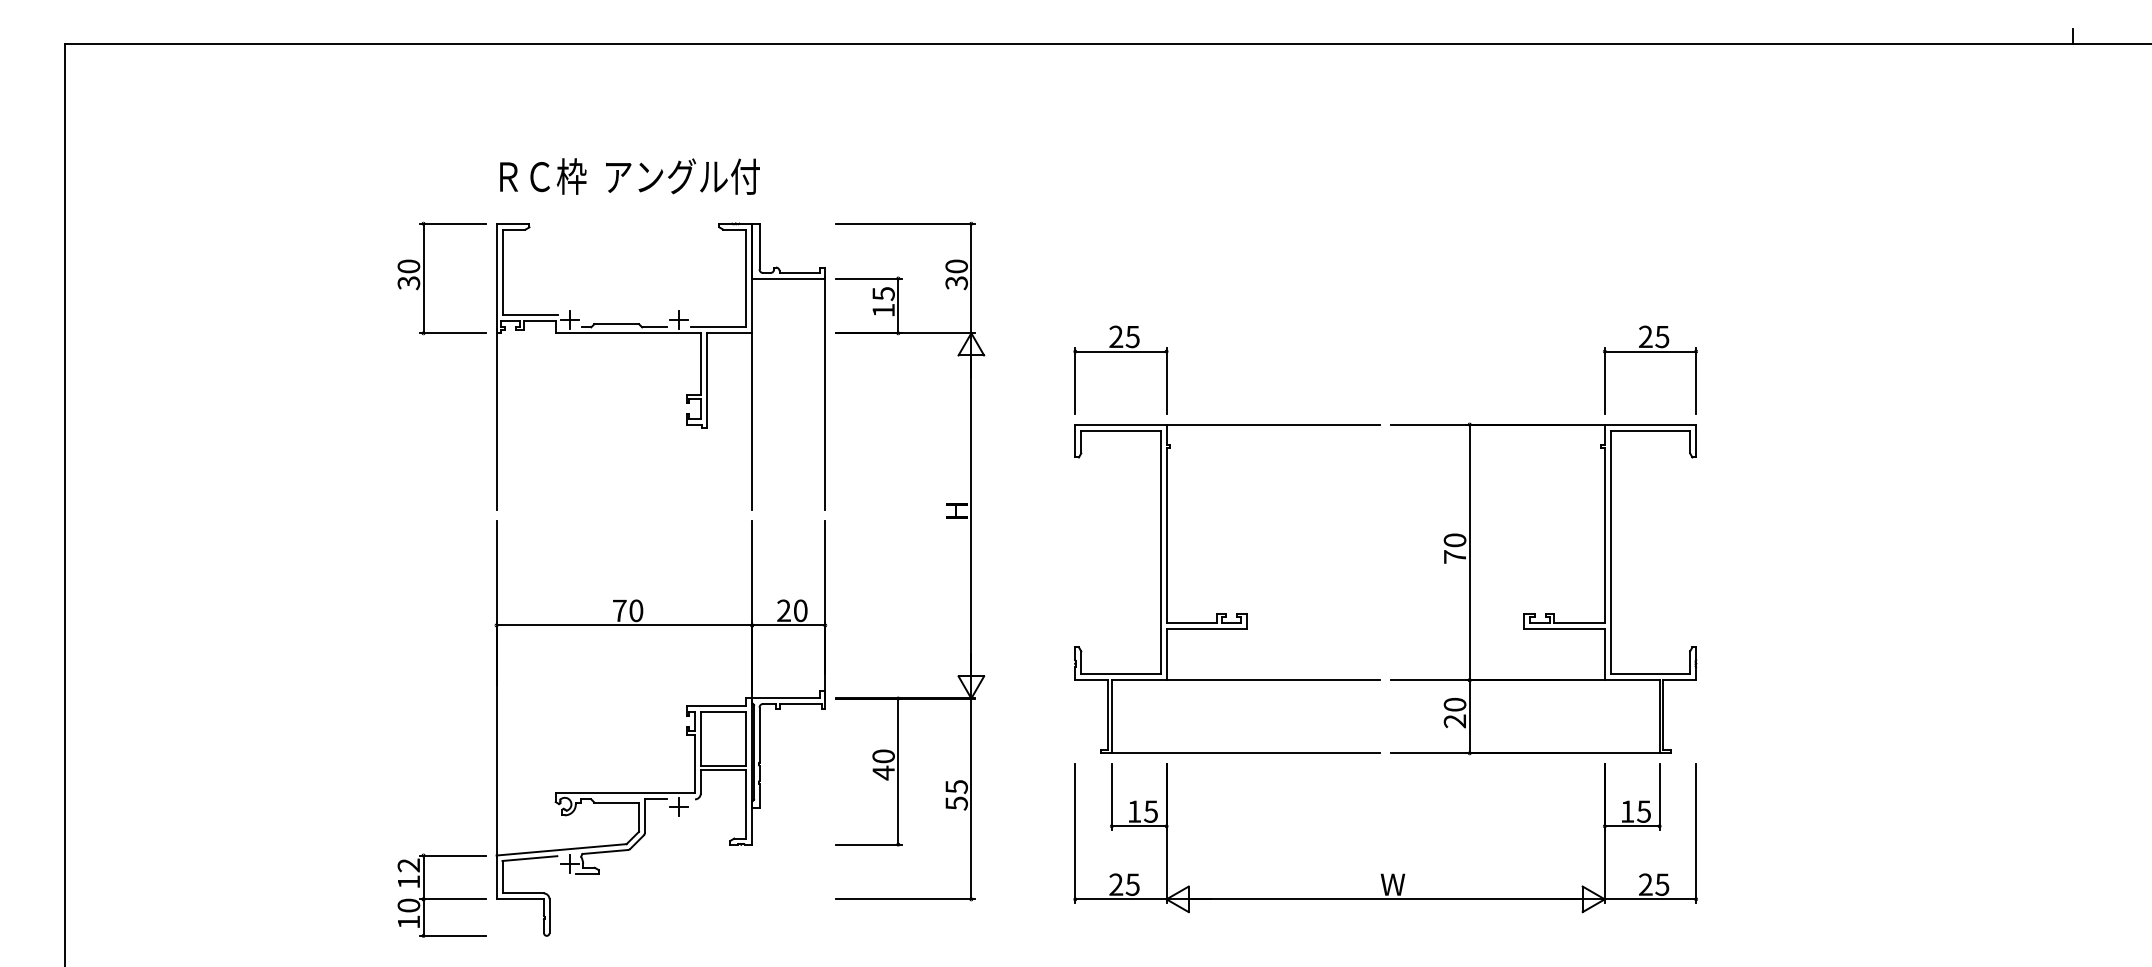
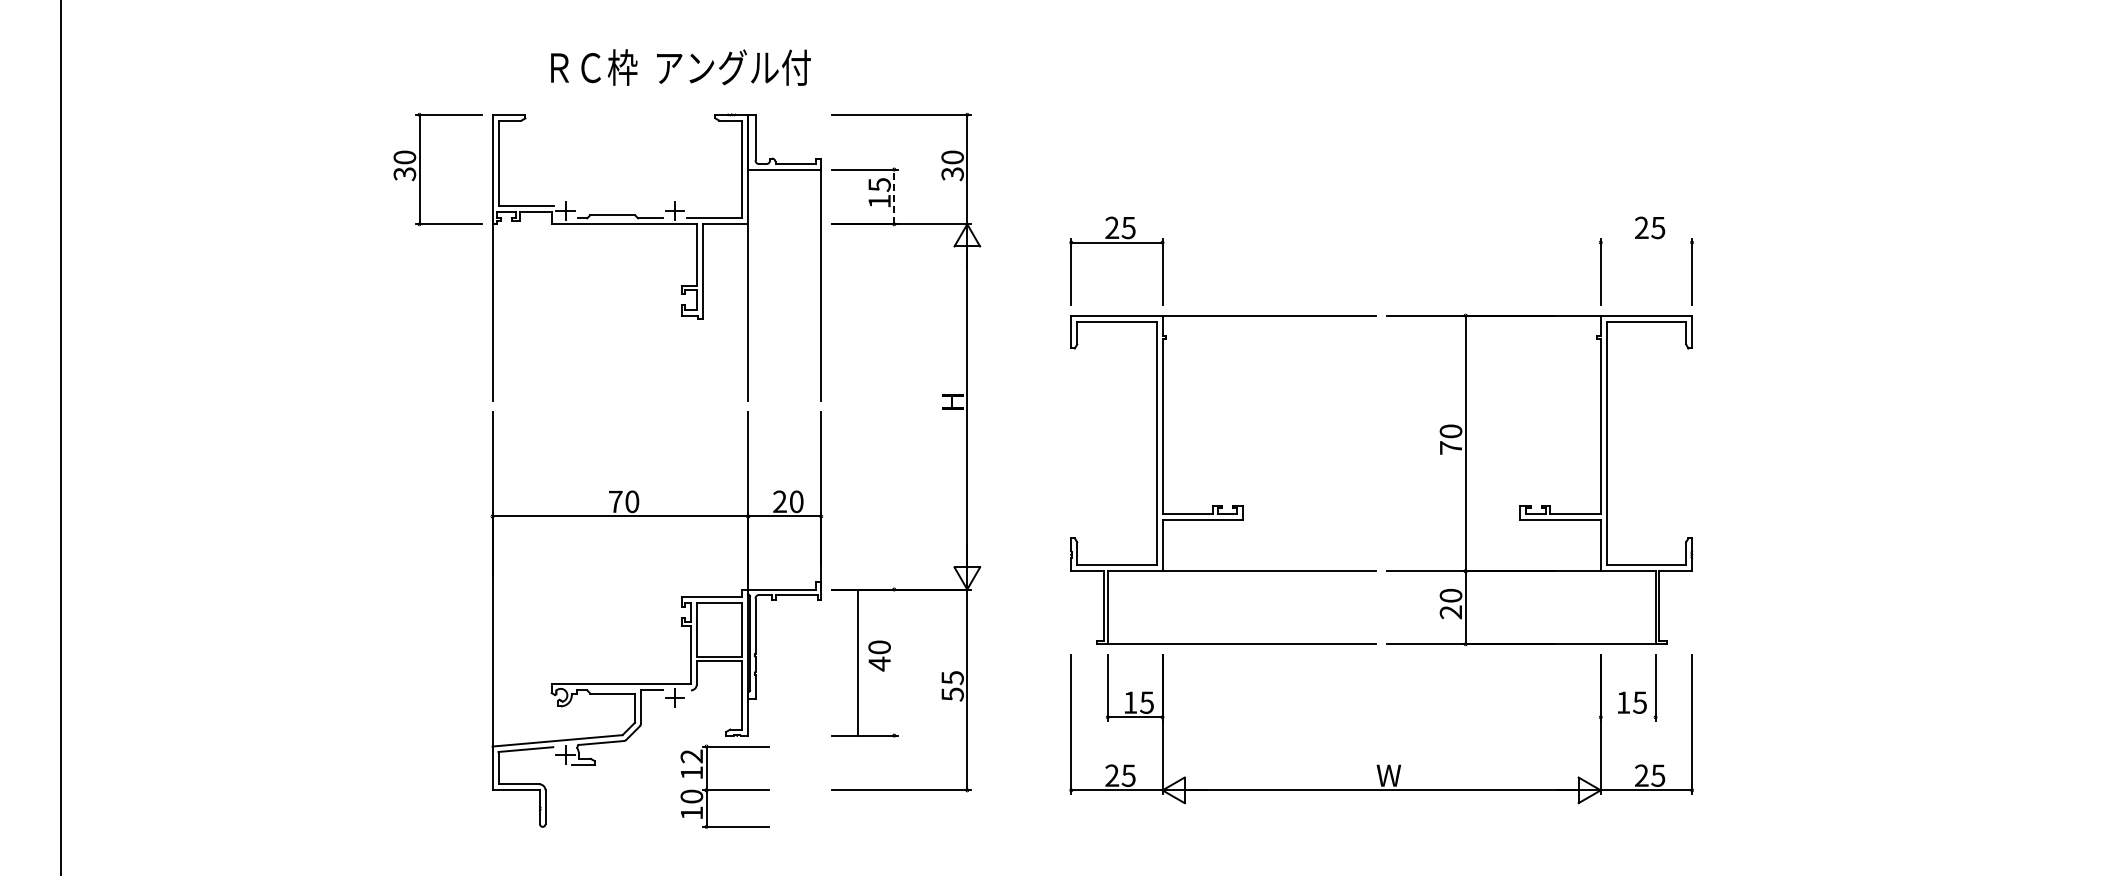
text: (629, 176) -> (680, 67), moved
line: (898, 305) -> (894, 196), solid -> dashed
line: (1650, 351) -> (1646, 242), removed
line: (898, 771) -> (858, 662), moved
line: (1631, 826) -> (1627, 717), removed
part: (441, 895) -> (724, 786), moved

